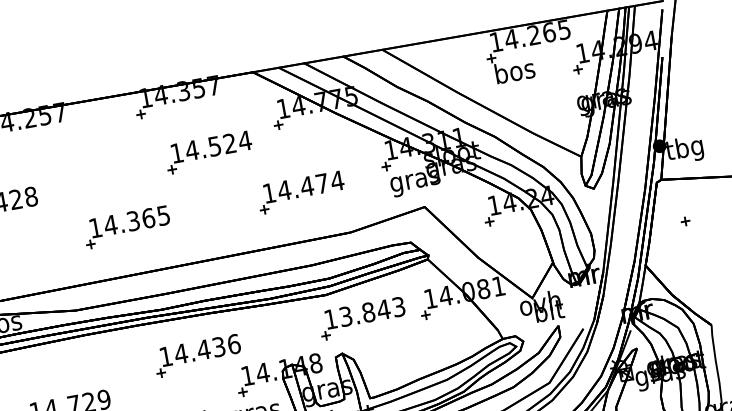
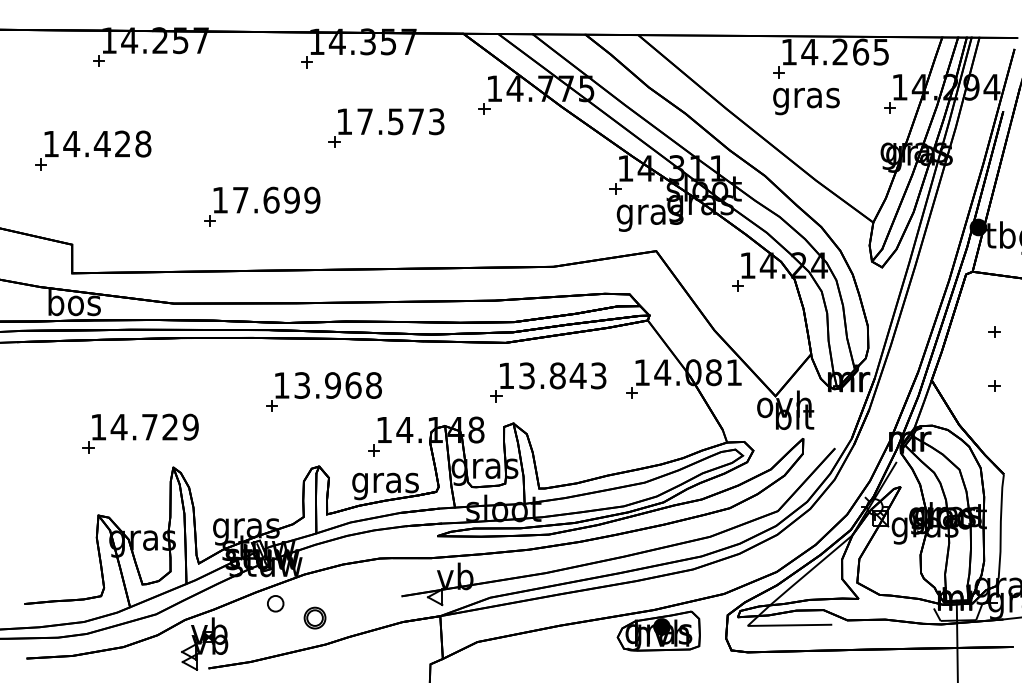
text: (515, 73) -> (806, 97), bos -> gras
text: (218, 145) -> (400, 121), 14.524 -> 17.573
part: (301, 192) -> (498, 202), removed
text: (137, 219) -> (276, 199), 14.365 -> 17.699
part: (692, 260) -> (994, 385), added
text: (207, 349) -> (337, 385), 14.436 -> 13.968

